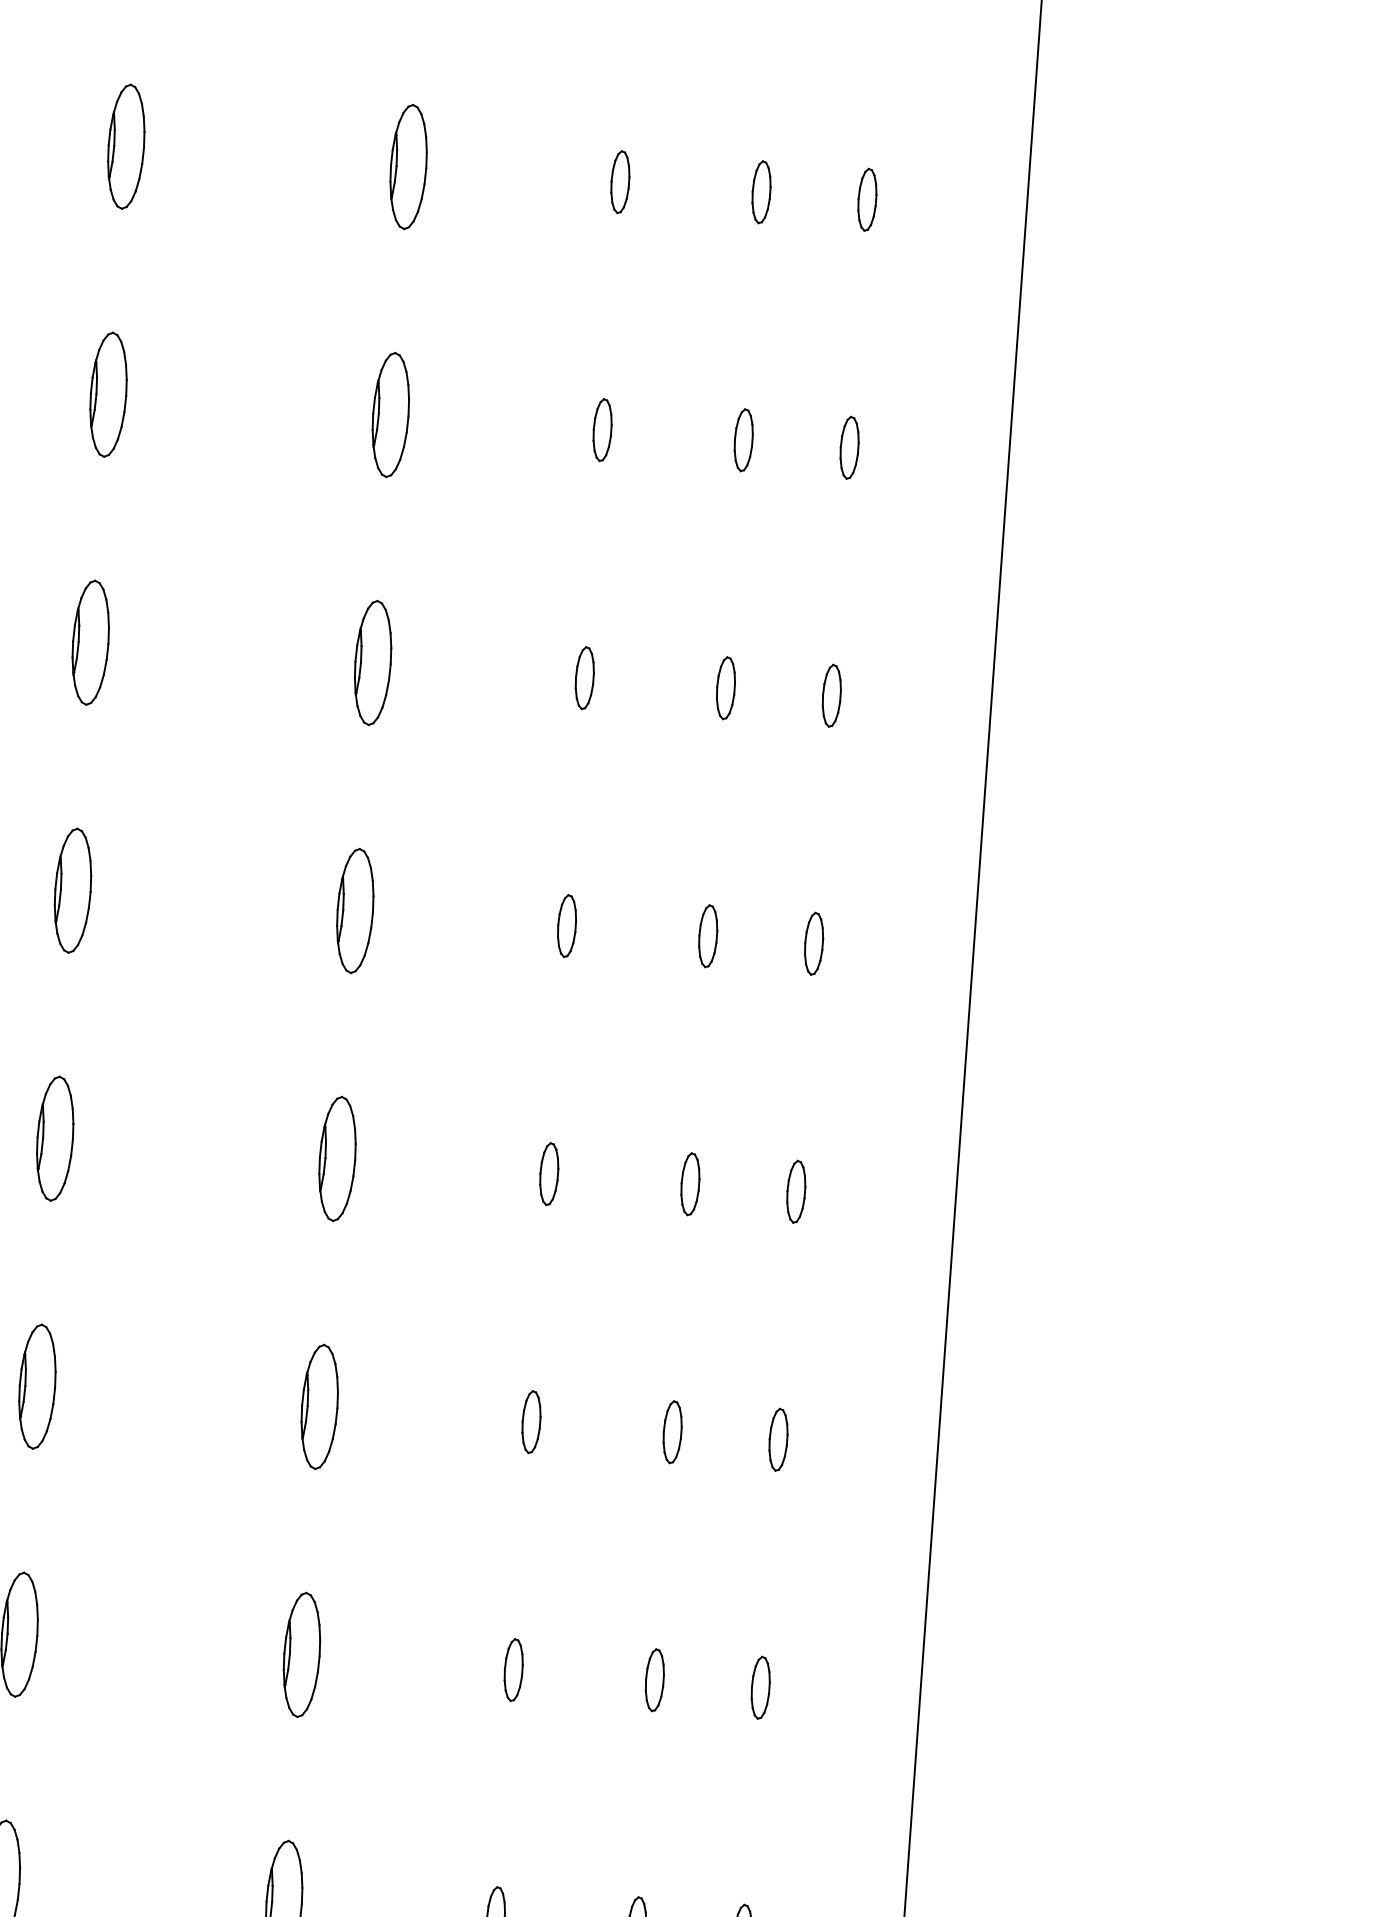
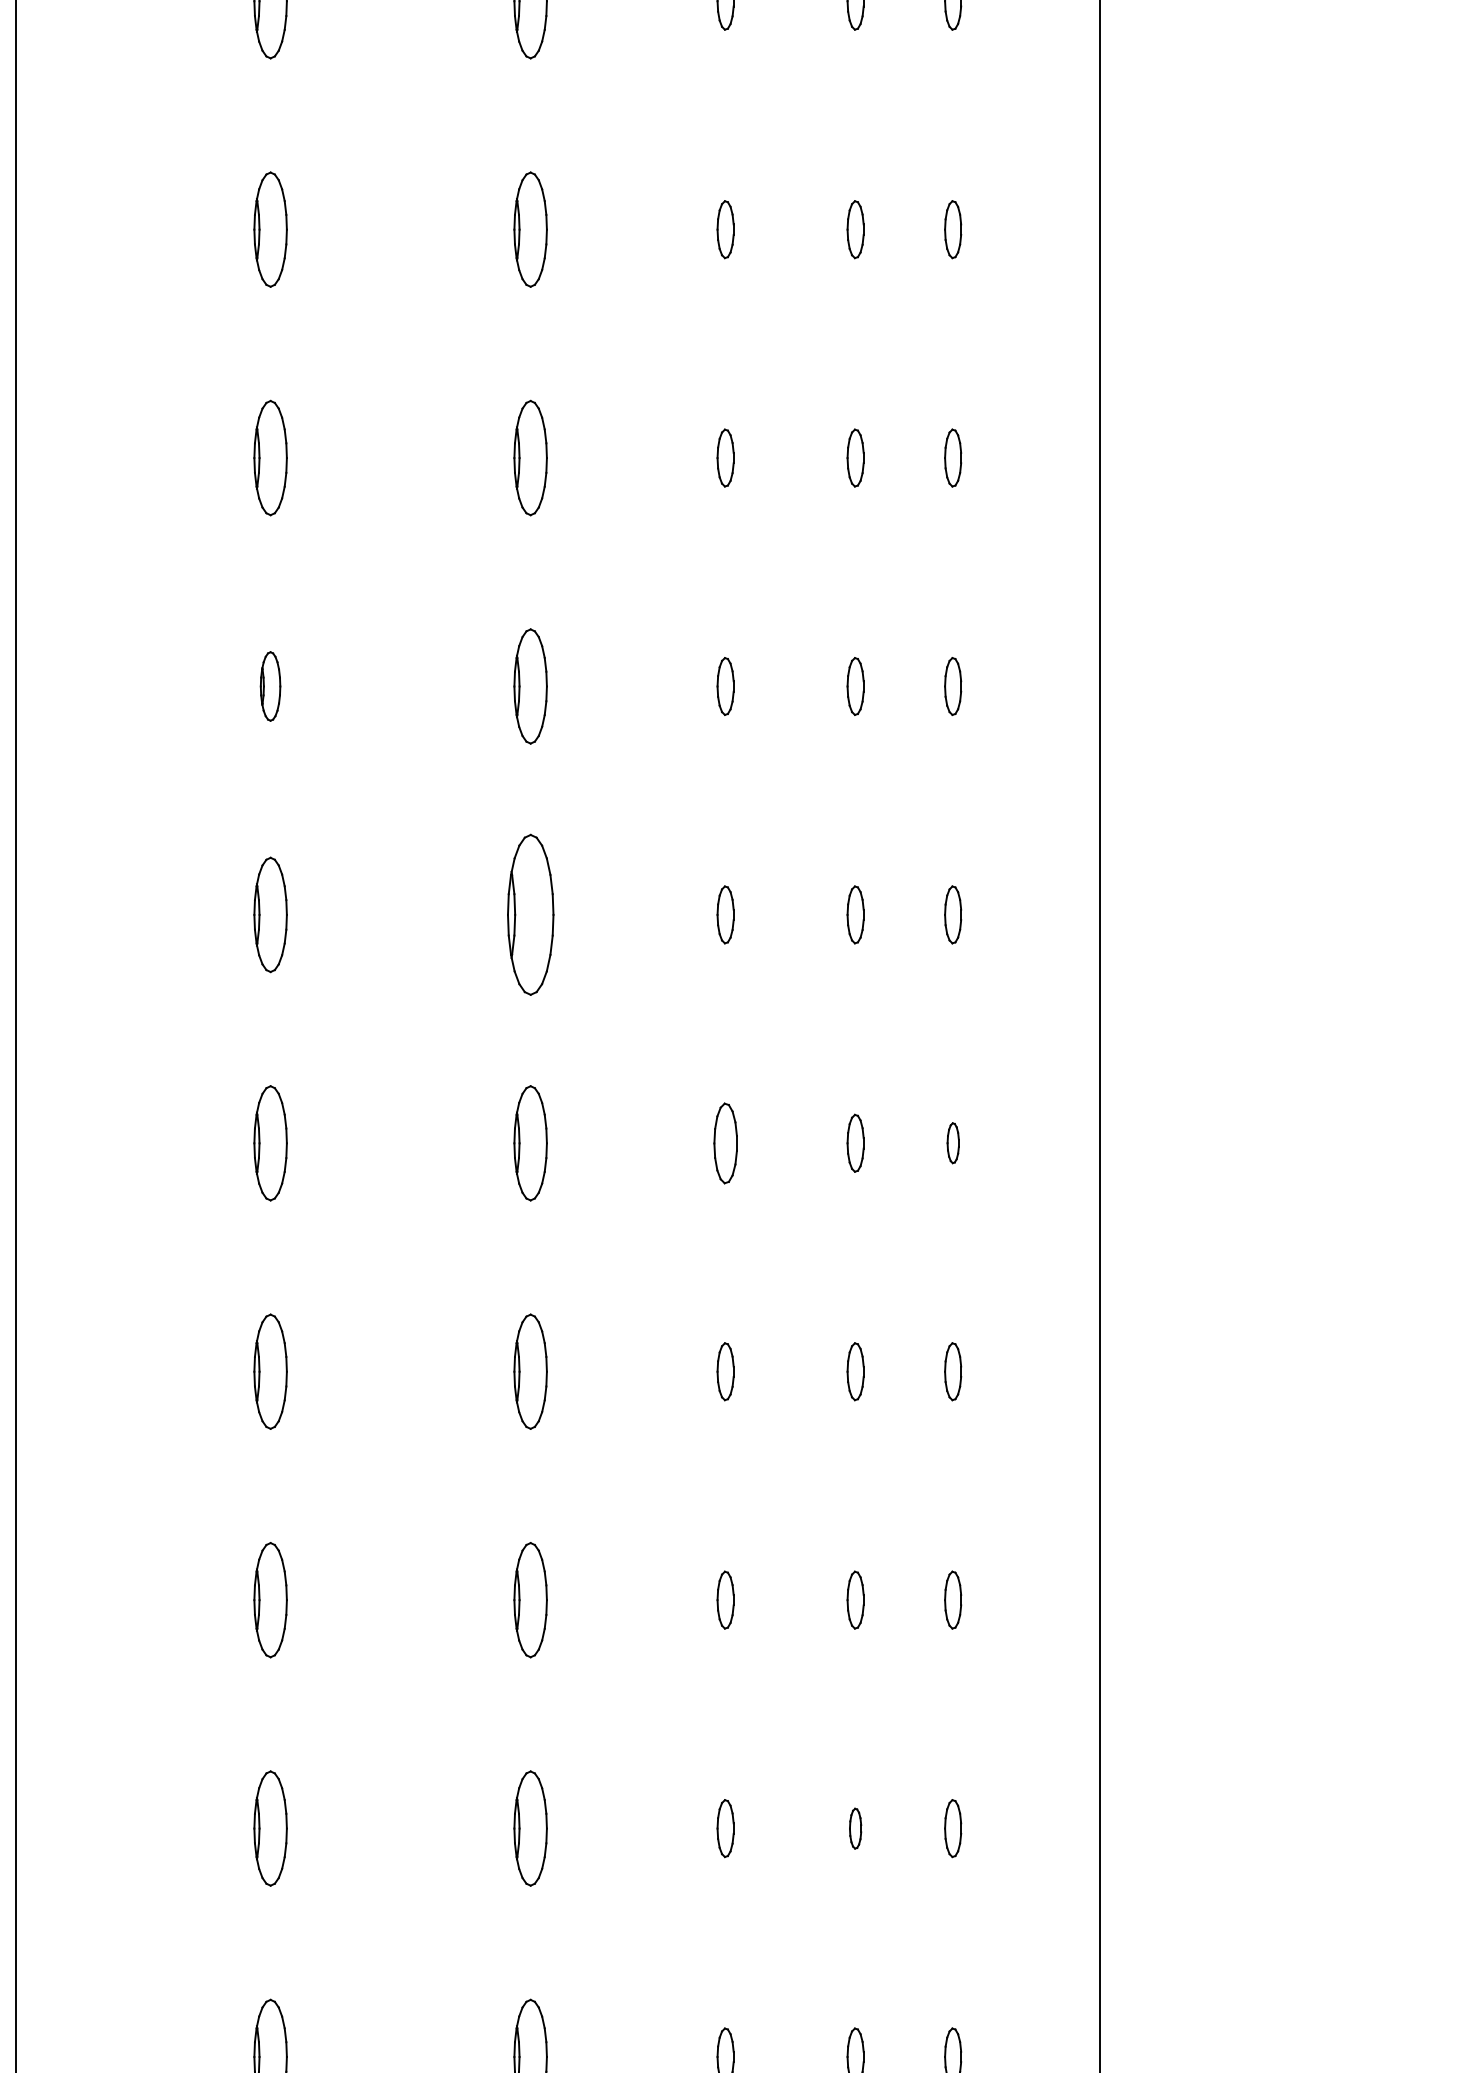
part: (108, 394) -> (270, 686), size x0.6
part: (372, 662) -> (530, 914), size x1.4
part: (566, 925) -> (725, 1142), size x1.4
part: (814, 943) -> (953, 1142), size x0.7
part: (654, 1680) -> (855, 1828), size x0.7

